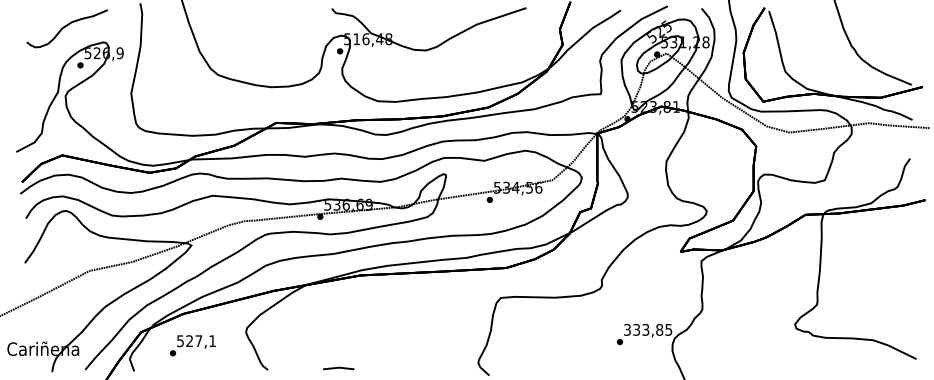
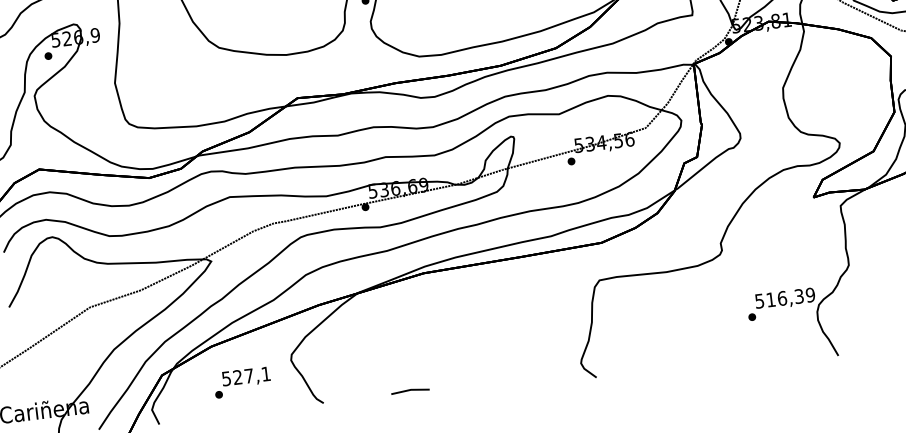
text: (648, 329) -> (785, 297), 333,85 -> 516,39
text: (192, 345) -> (241, 382), moved

